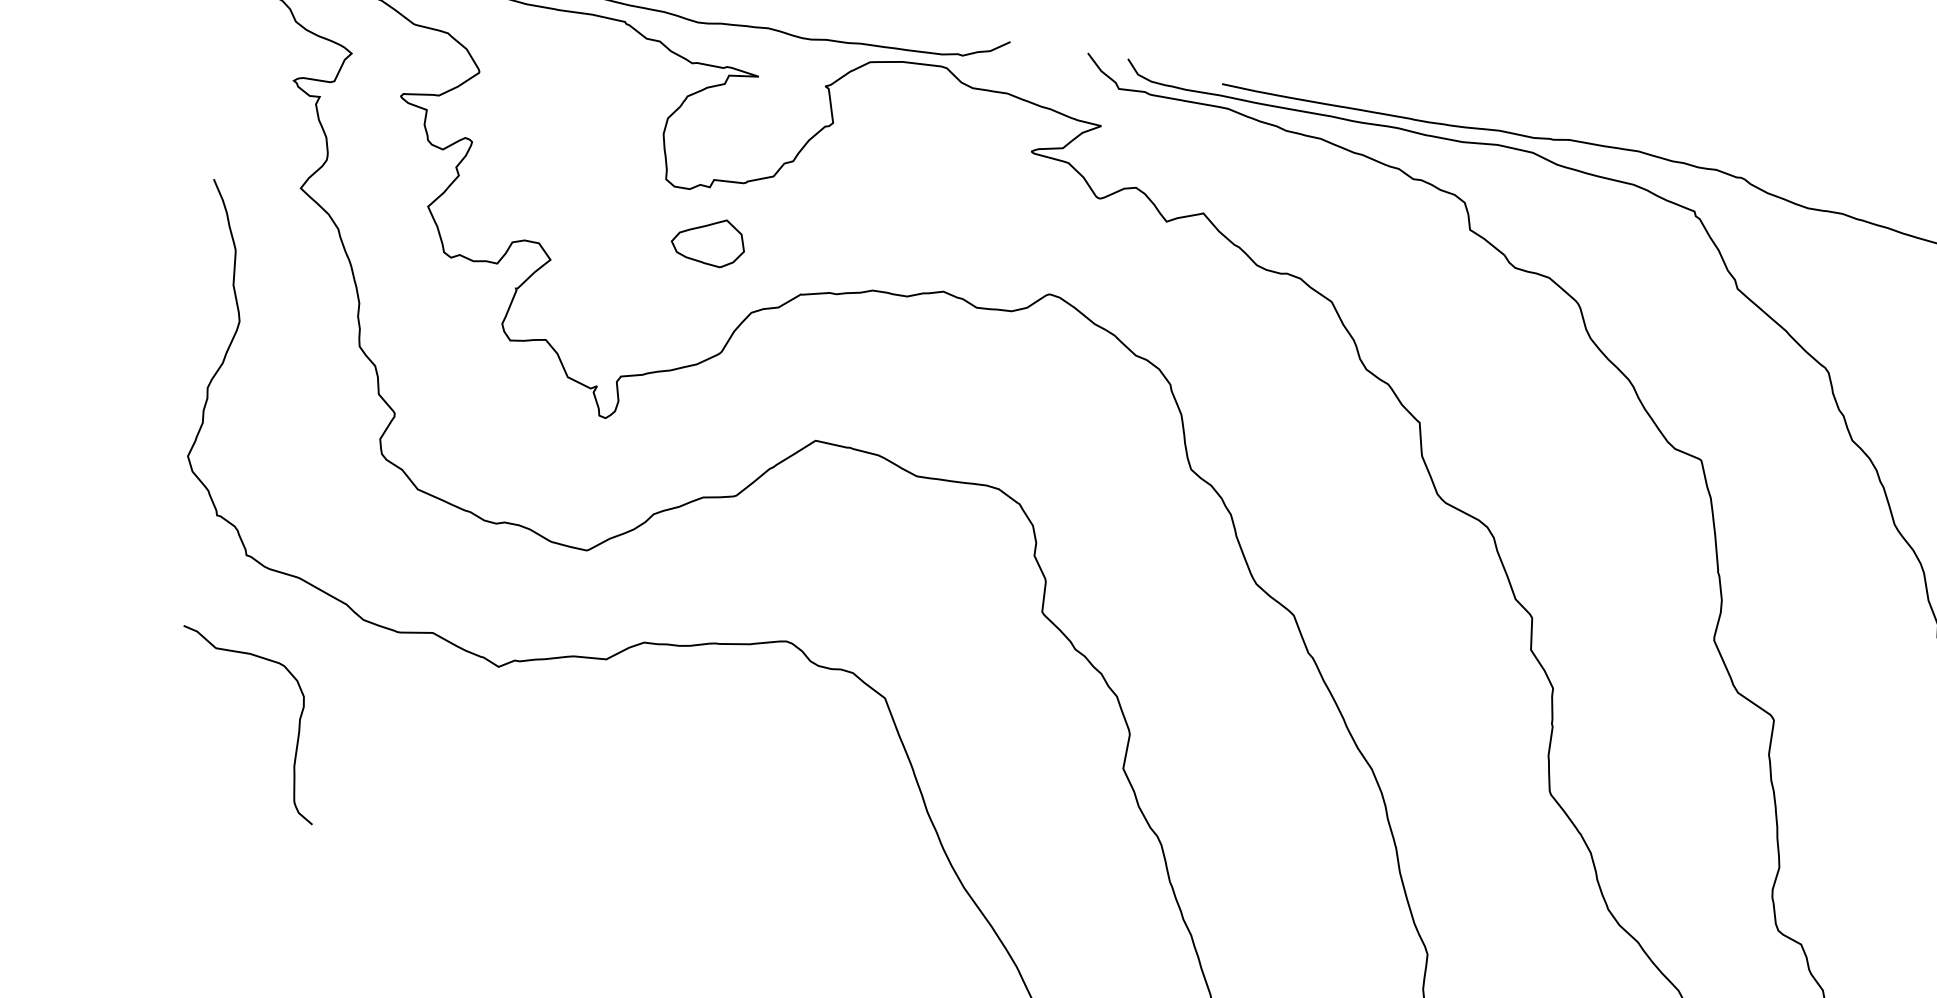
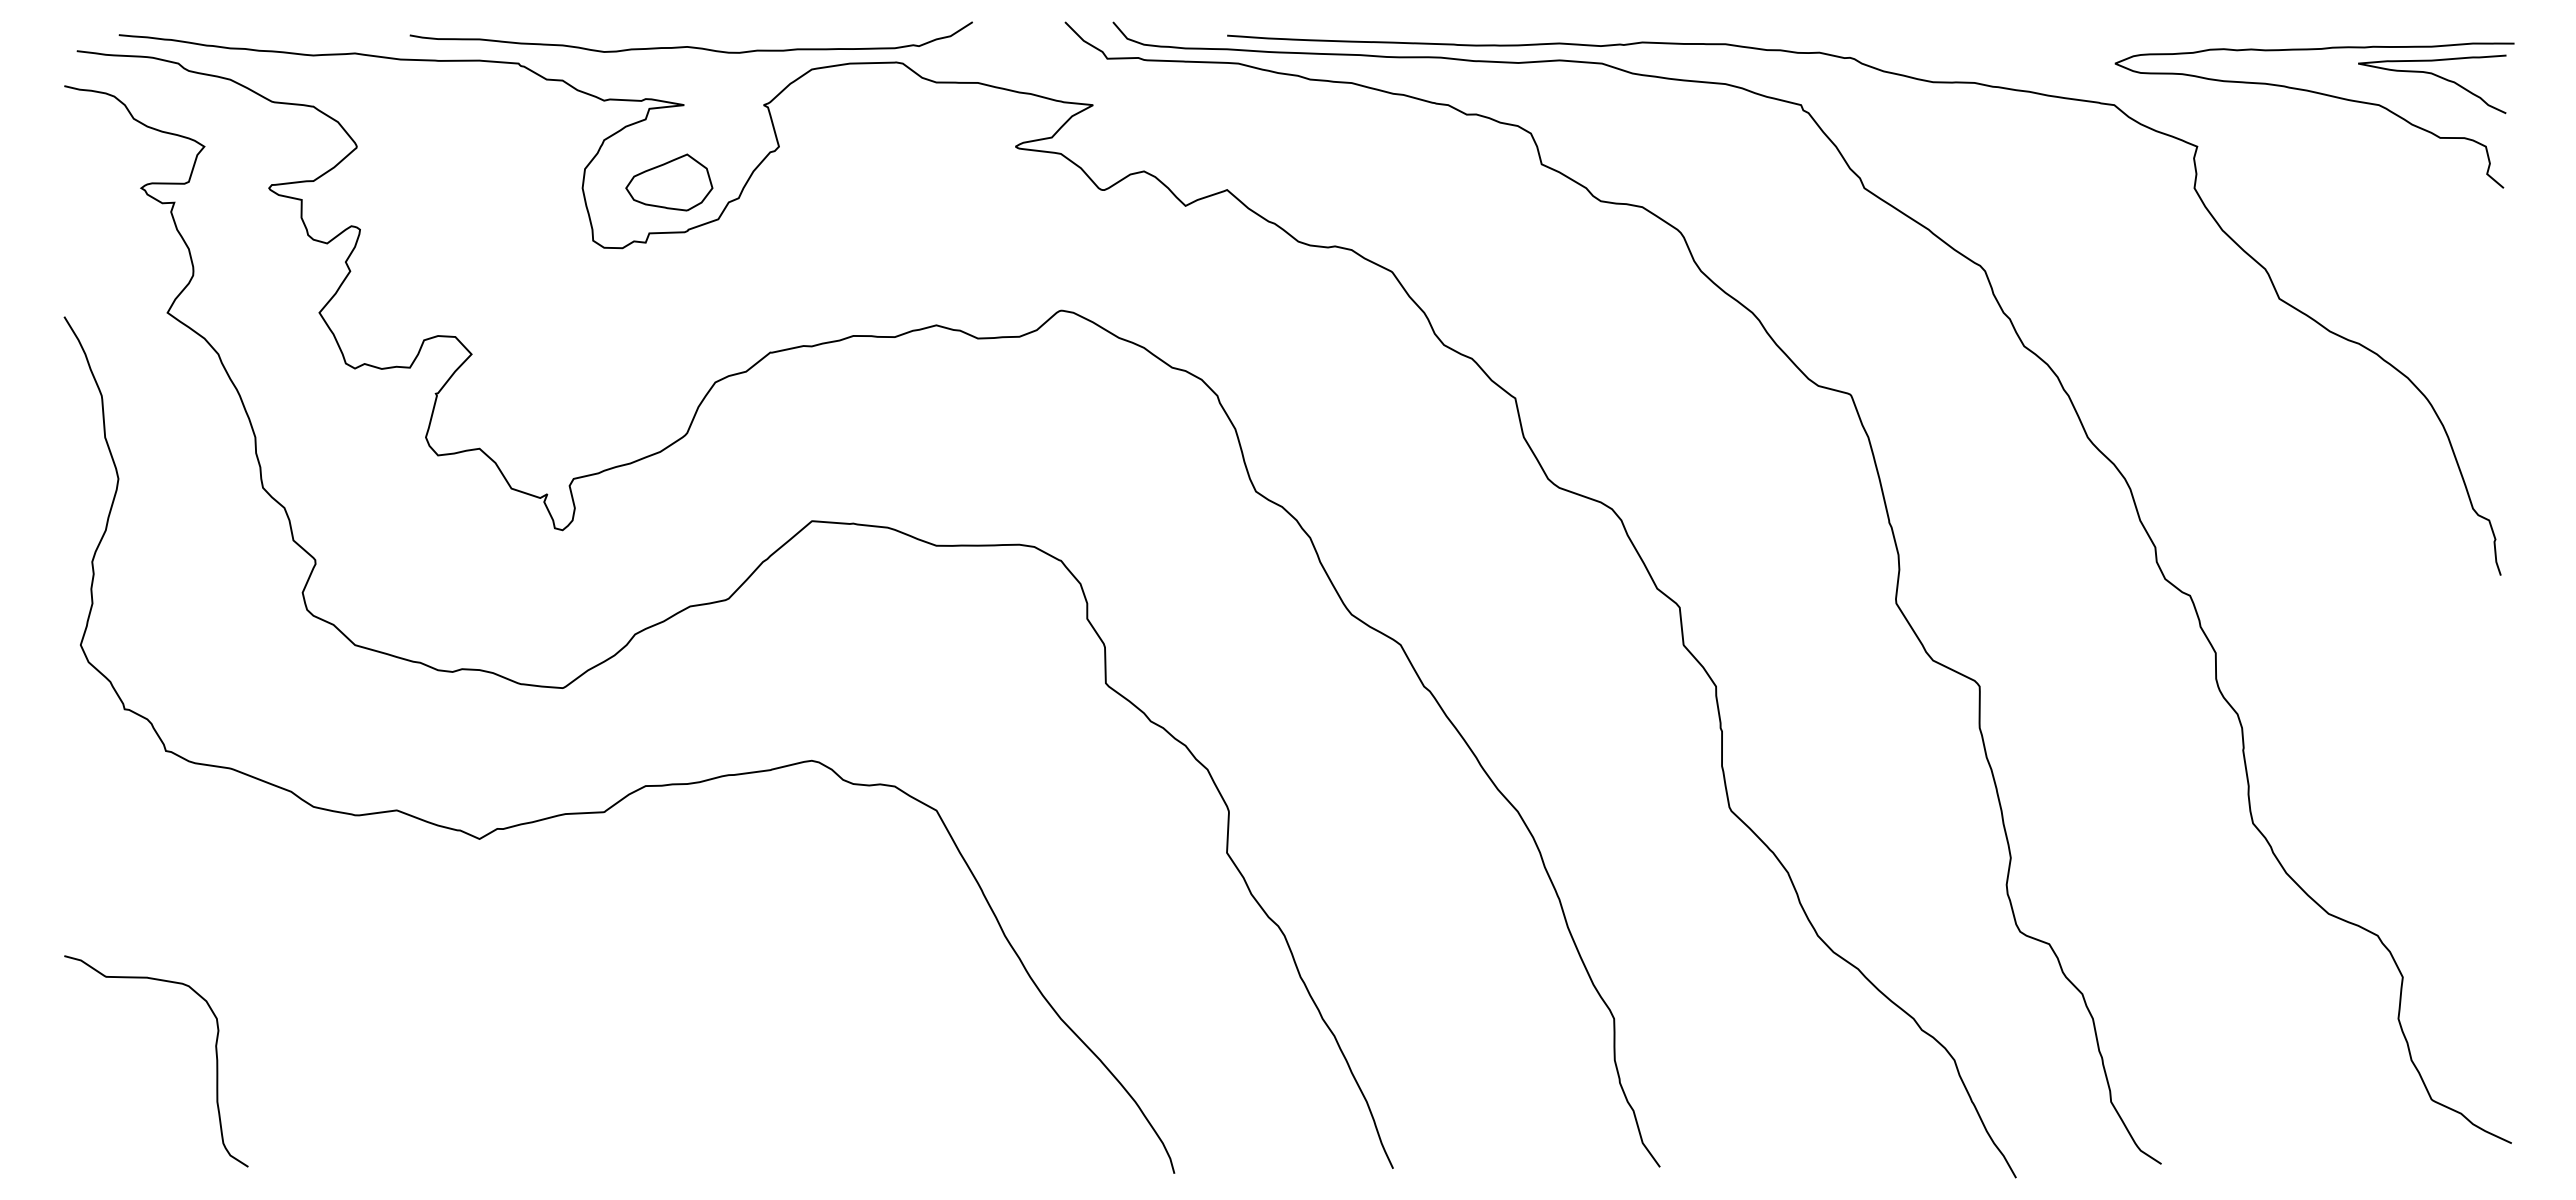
part: (708, 241) -> (669, 182), moved
curve: (298, 726) -> (215, 1054), moved

